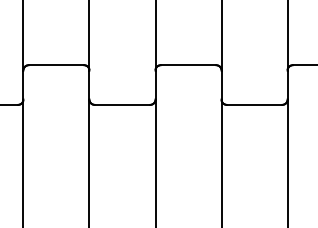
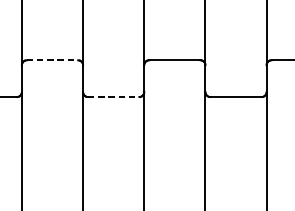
line: (56, 65) -> (52, 60), solid -> dashed
line: (122, 104) -> (113, 96), solid -> dashed

